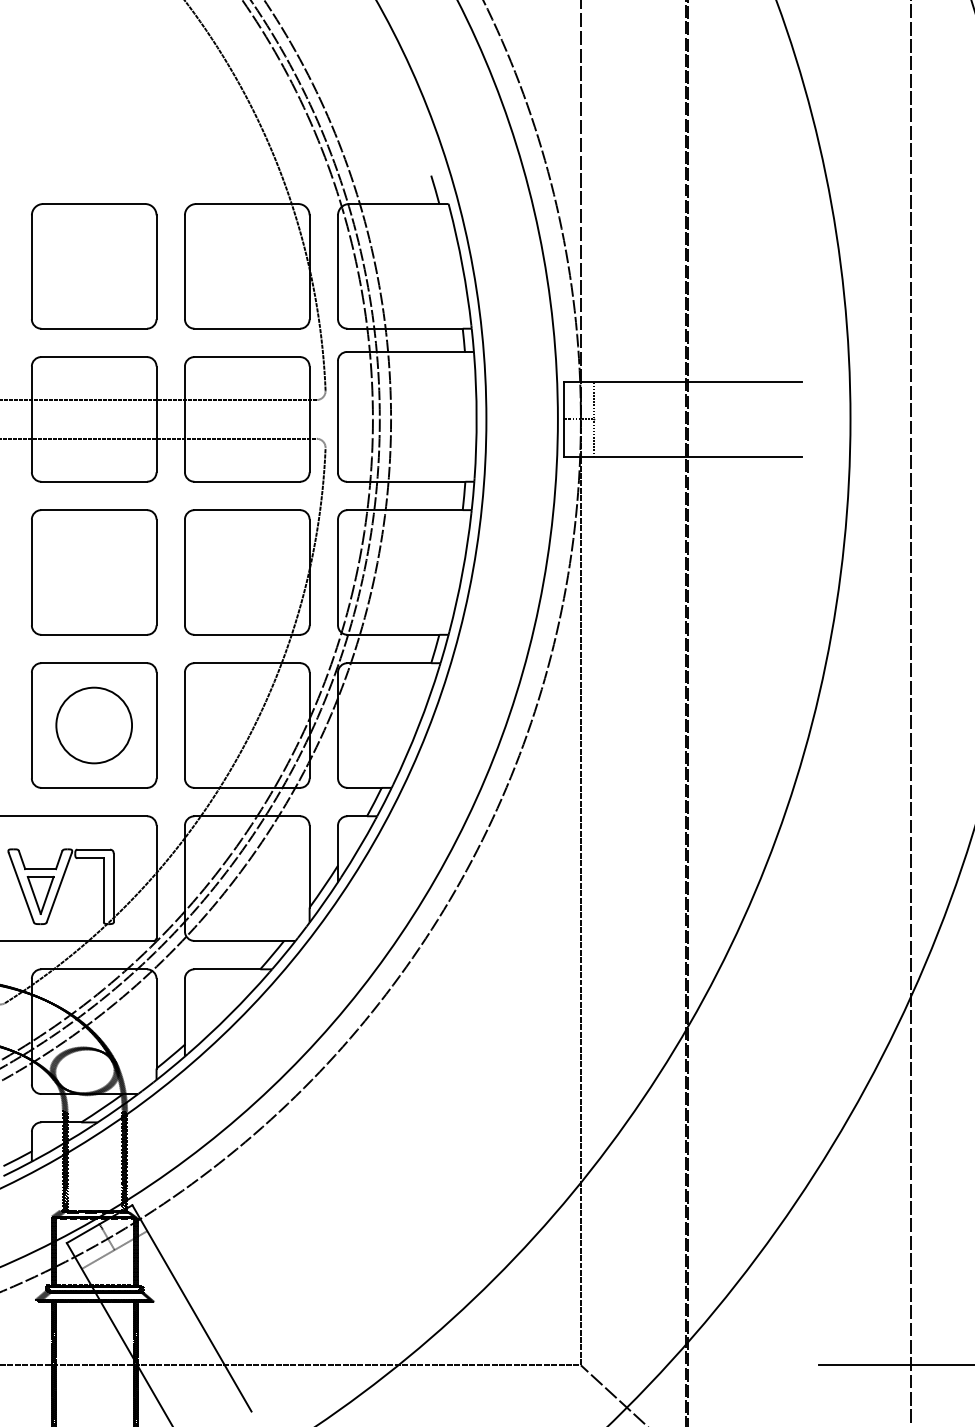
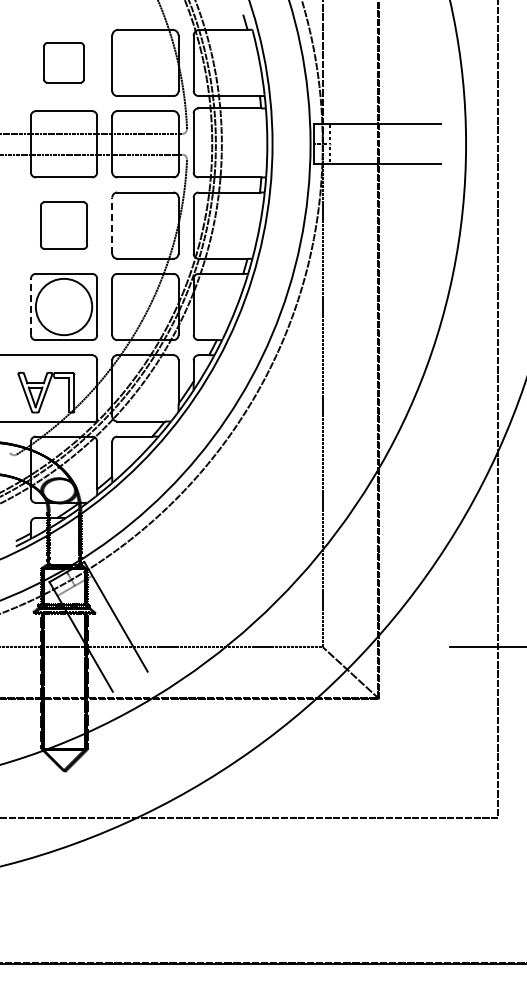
part: (93, 265) -> (63, 62), size x0.6
part: (93, 572) -> (63, 225), size x0.7
line: (185, 572) -> (112, 225), solid -> dashed
line: (31, 724) -> (30, 306), solid -> dashed
circle: (93, 724) -> (63, 306), size x1.4

